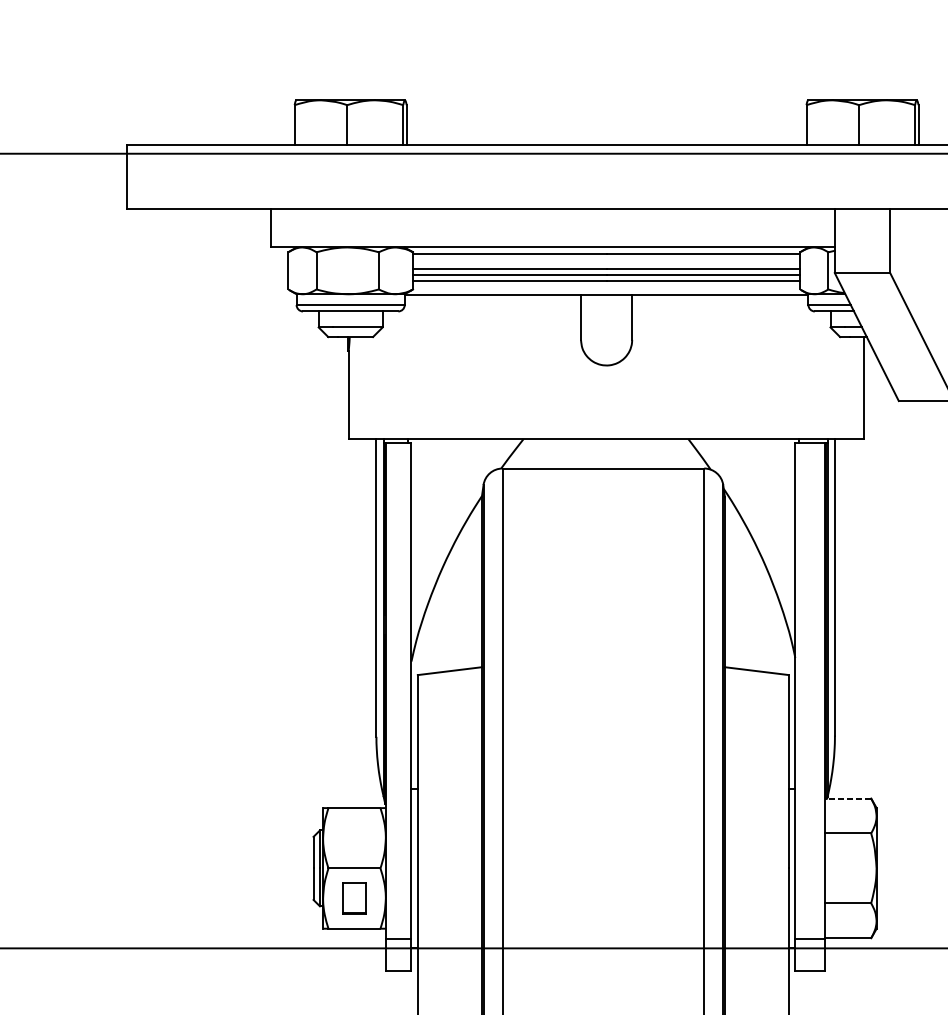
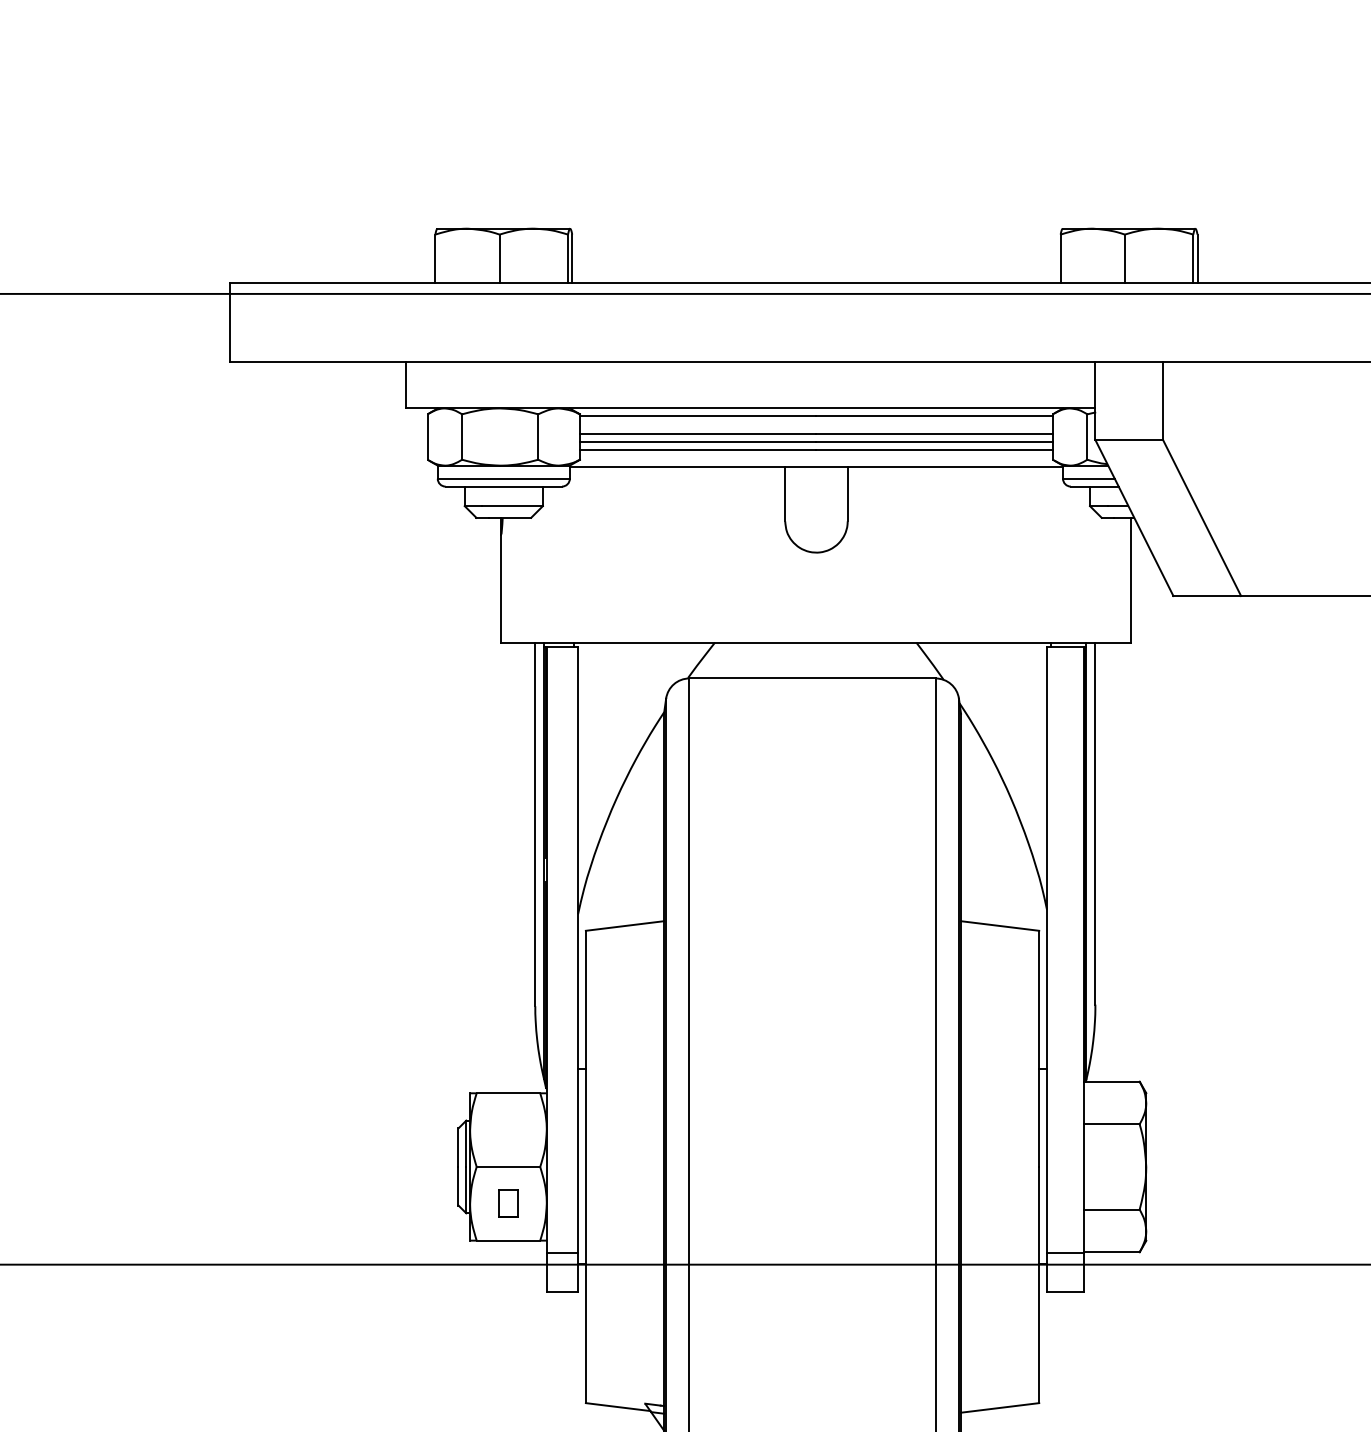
line: (848, 798) -> (1111, 1081), dashed -> solid
part: (354, 898) -> (508, 1203), size x0.71

